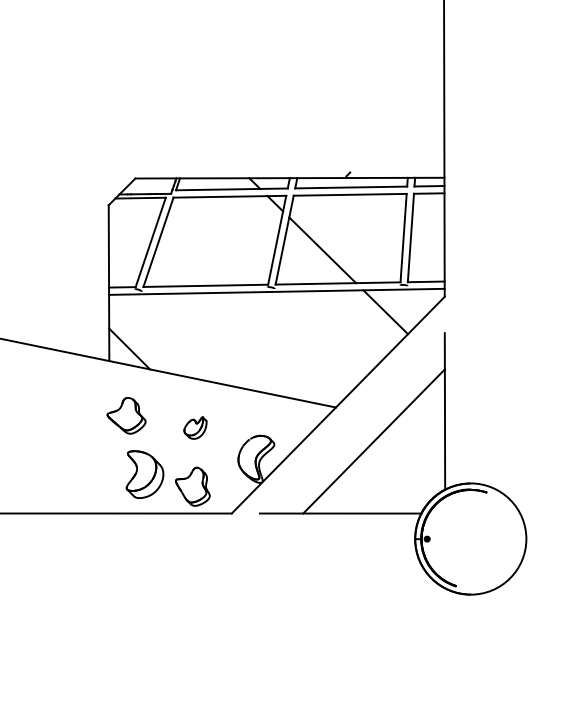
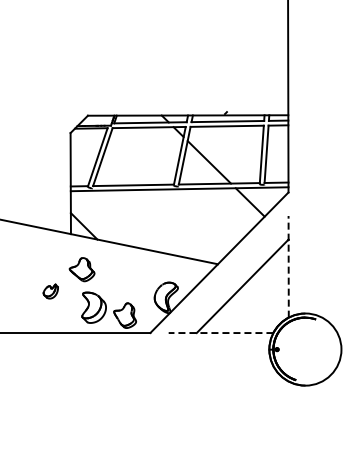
line: (444, 410) -> (288, 266), solid -> dashed
part: (194, 427) -> (50, 291), moved
line: (339, 514) -> (220, 333), solid -> dashed

